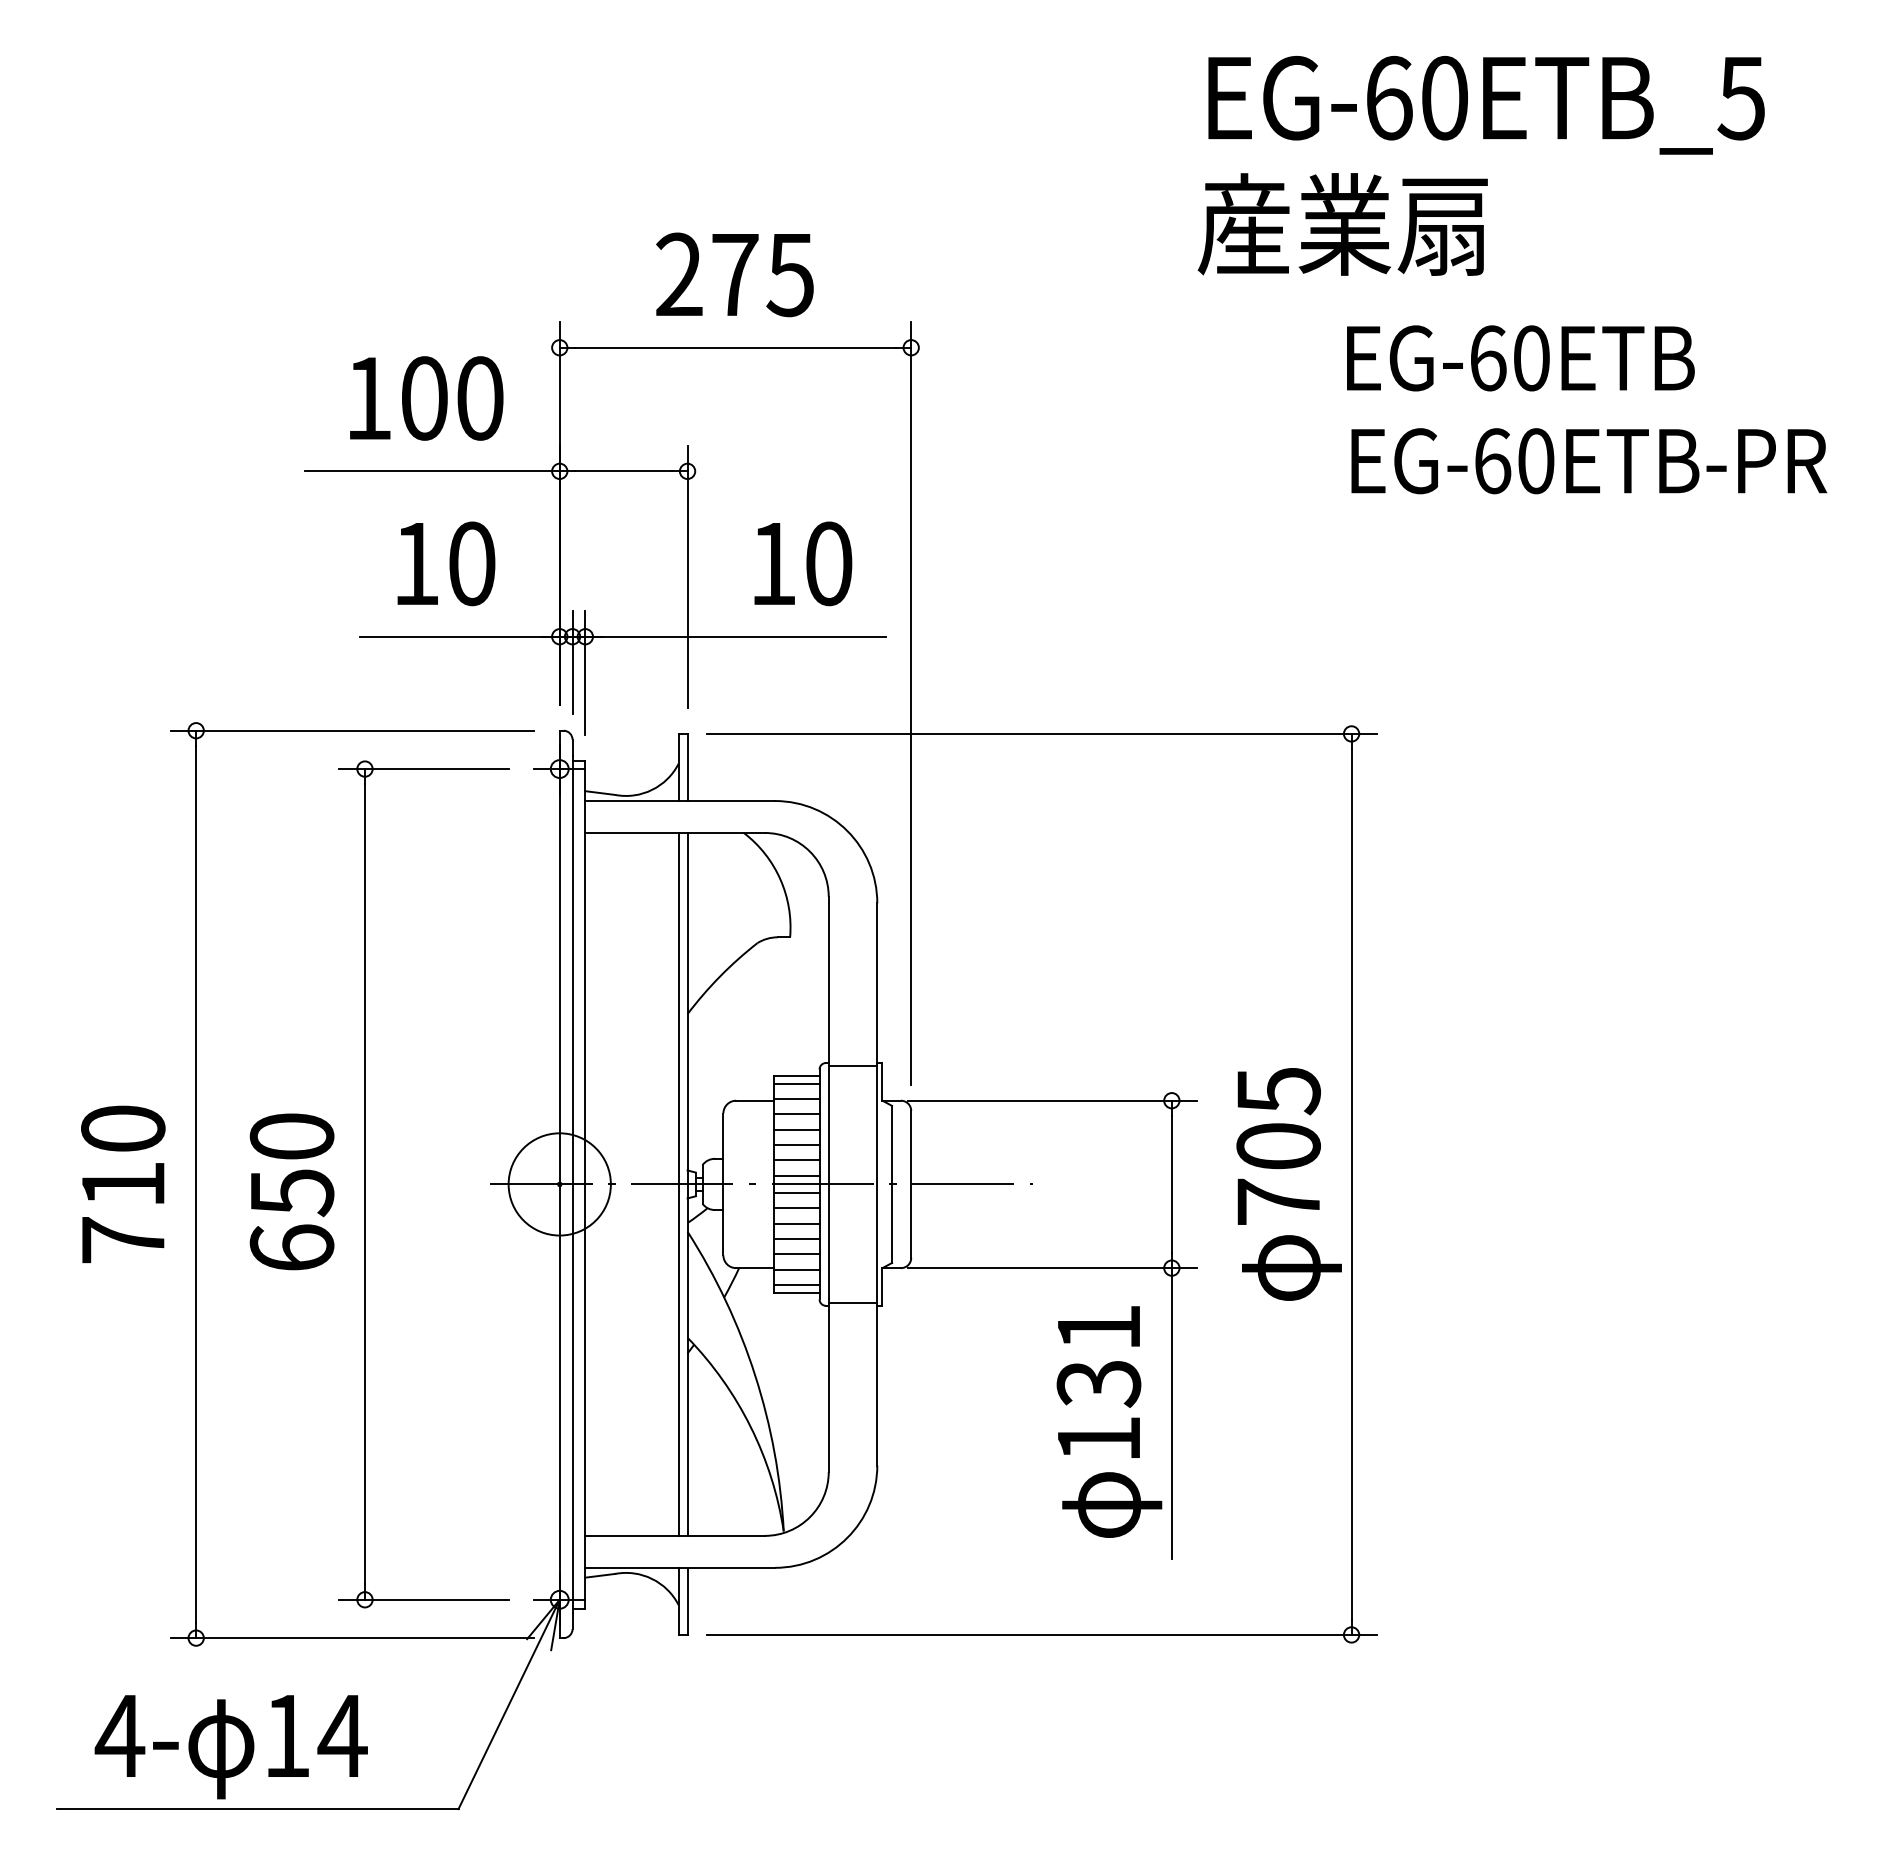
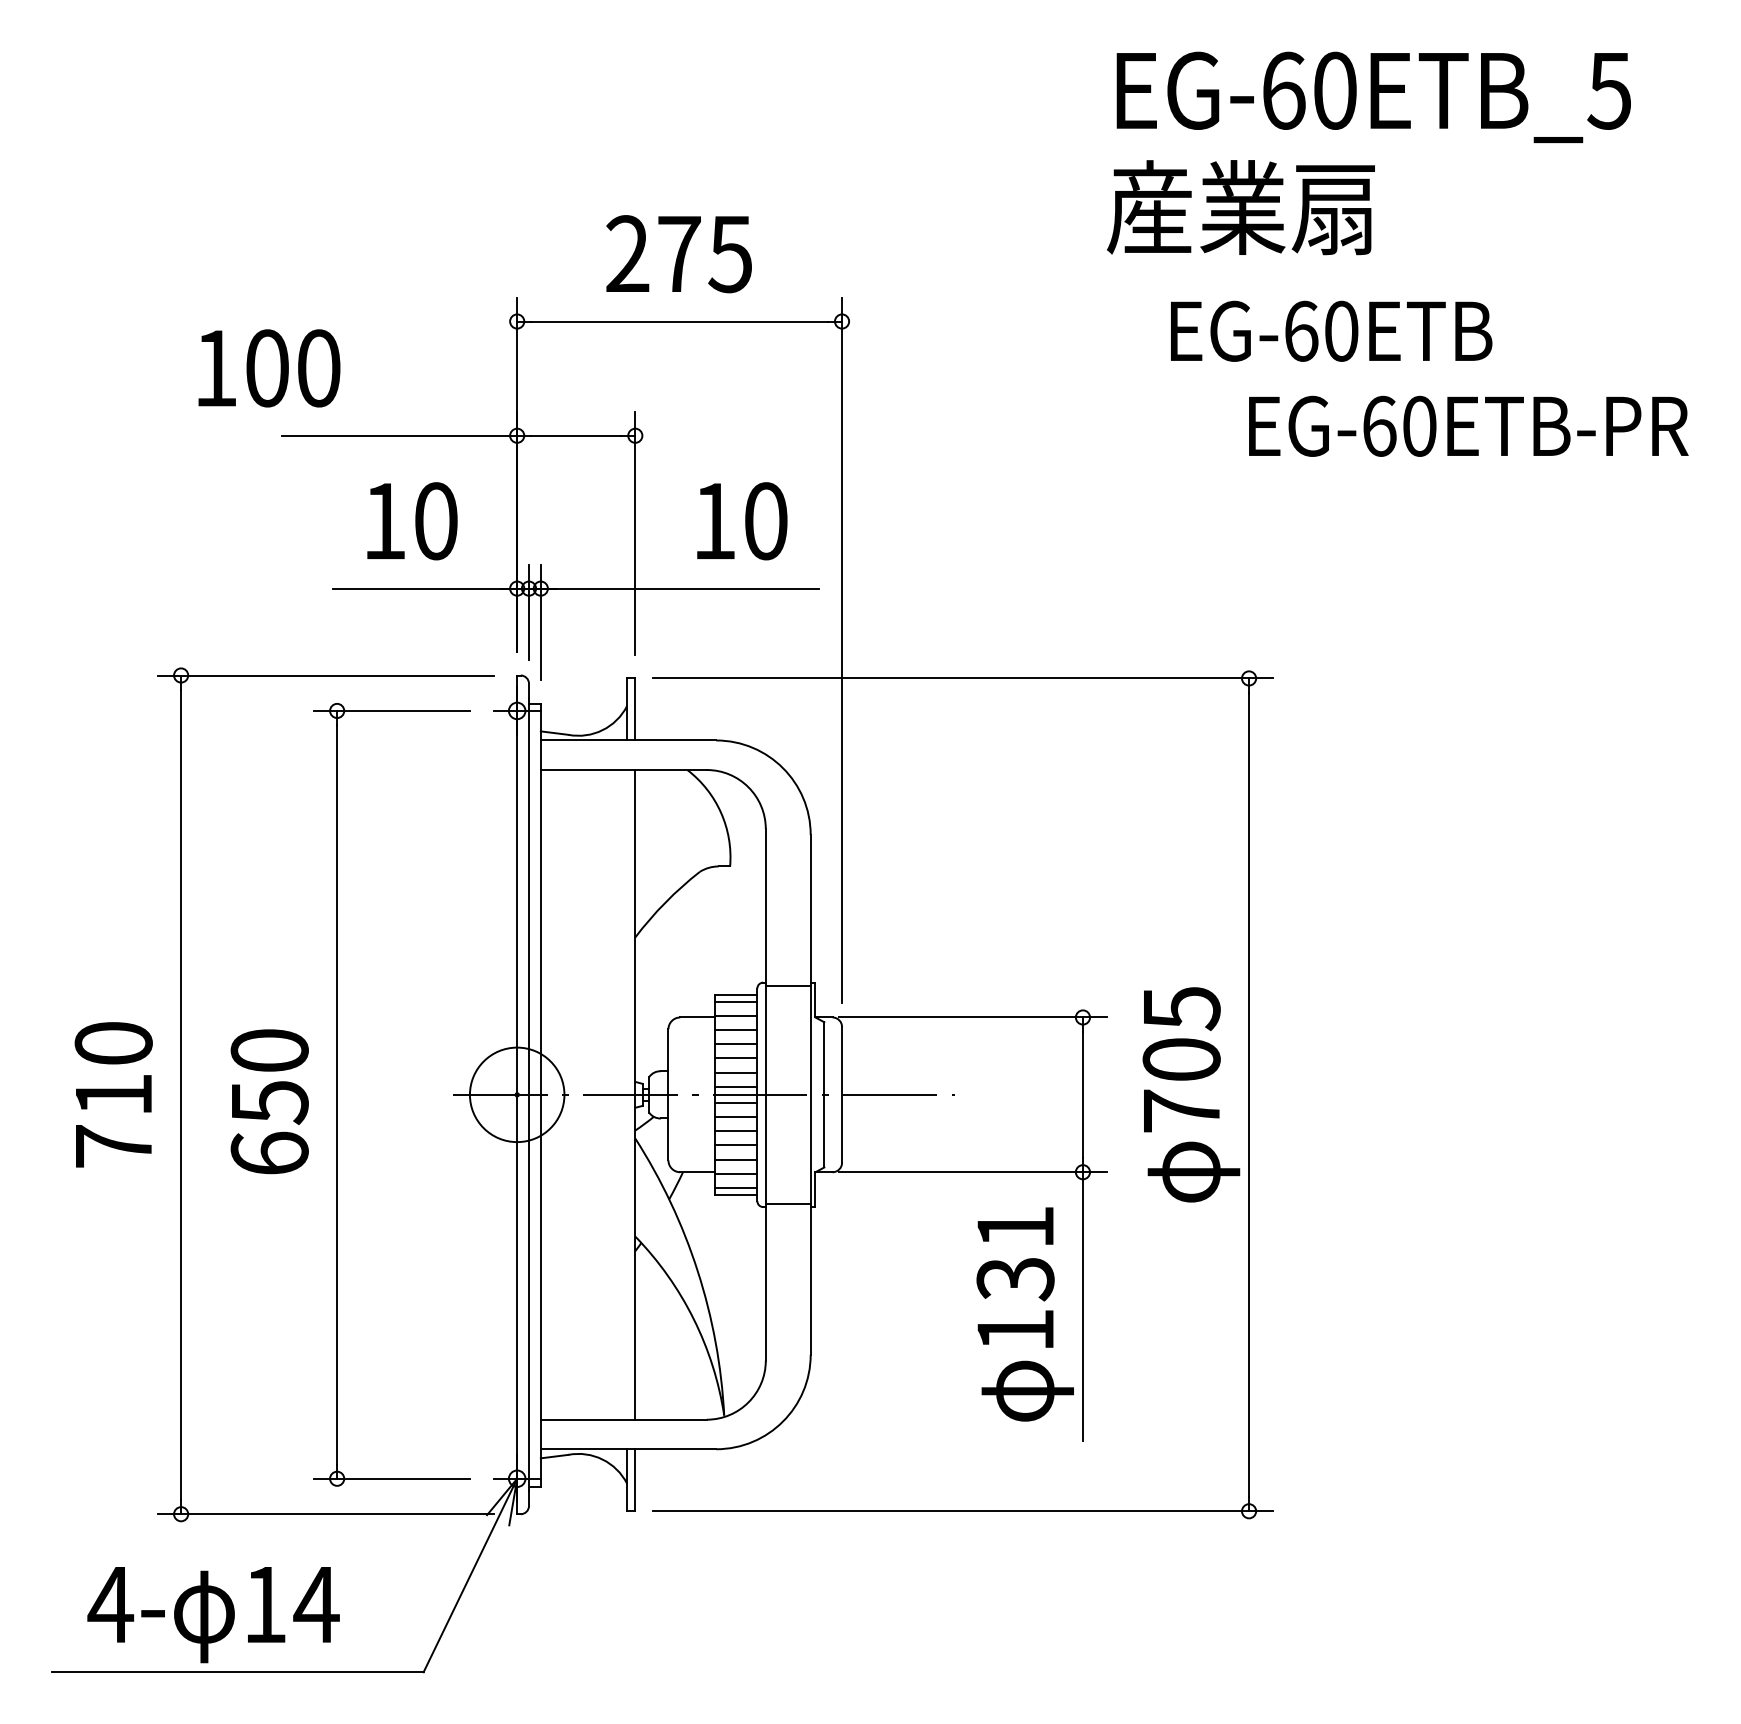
text: (1520, 358) -> (1331, 331), moved
text: (426, 398) -> (269, 368), moved
line: (678, 1183) -> (626, 1093), removed

